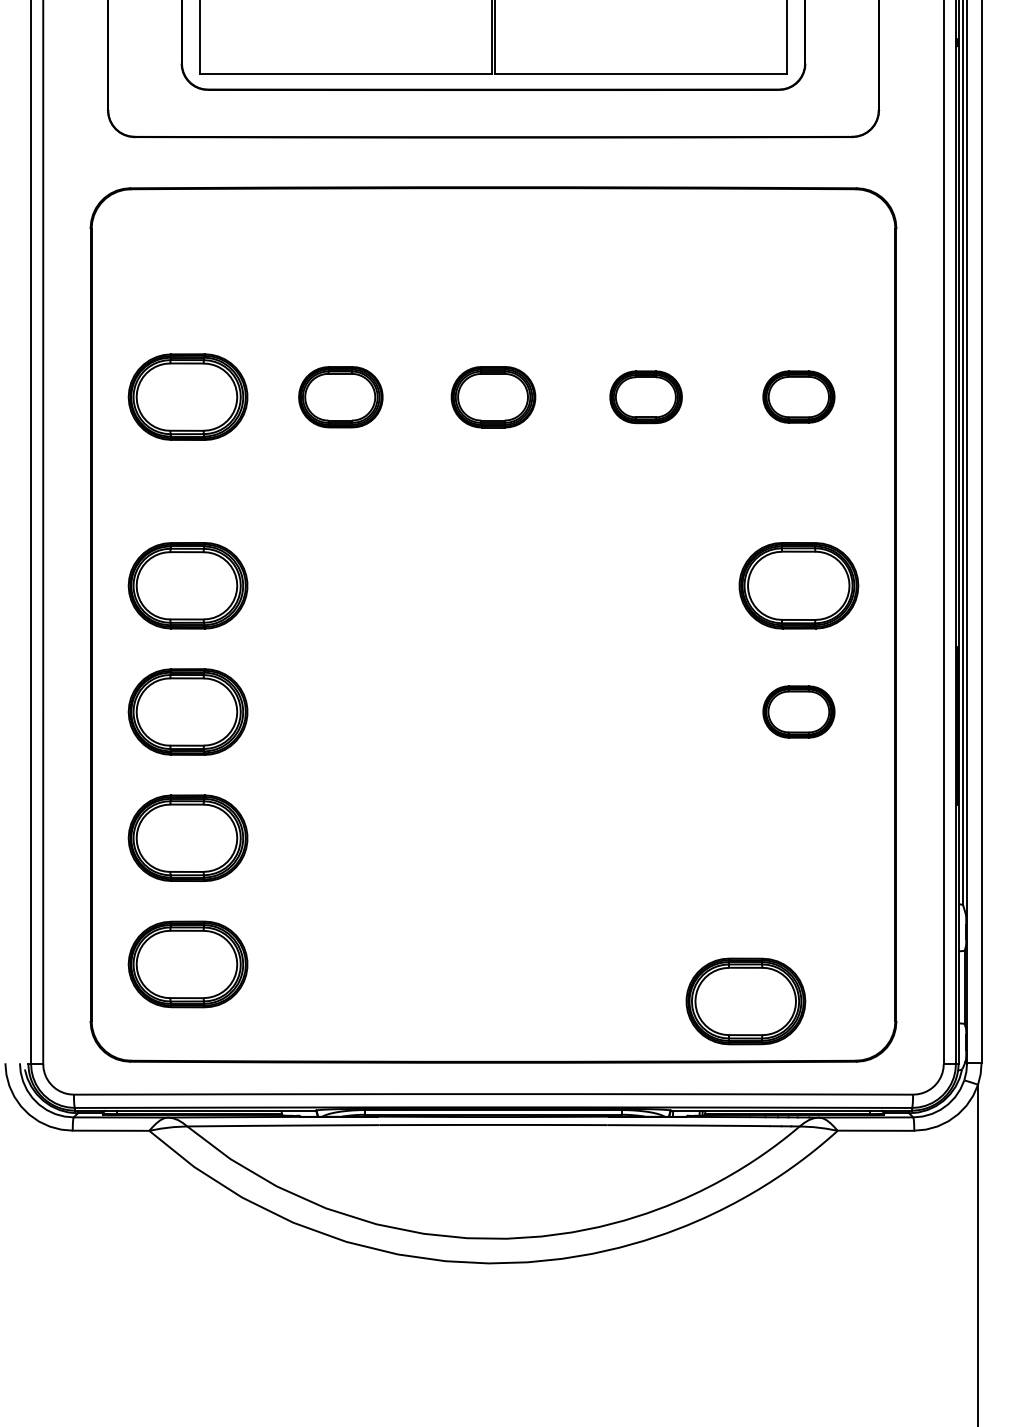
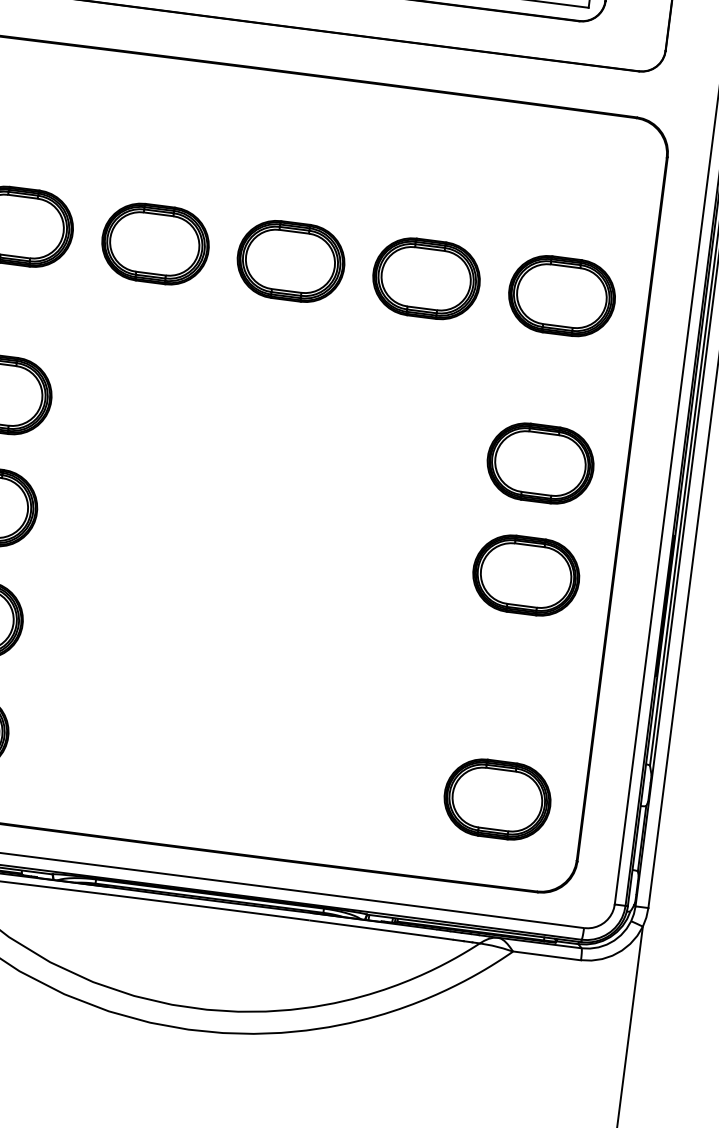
part: (798, 396) -> (561, 295), size x1.67
part: (340, 397) -> (155, 244), size x1.43
part: (493, 397) -> (291, 261), size x1.43
part: (645, 397) -> (425, 279), size x1.67
part: (798, 711) -> (525, 575), size x1.67
part: (745, 1001) -> (497, 799), moved

